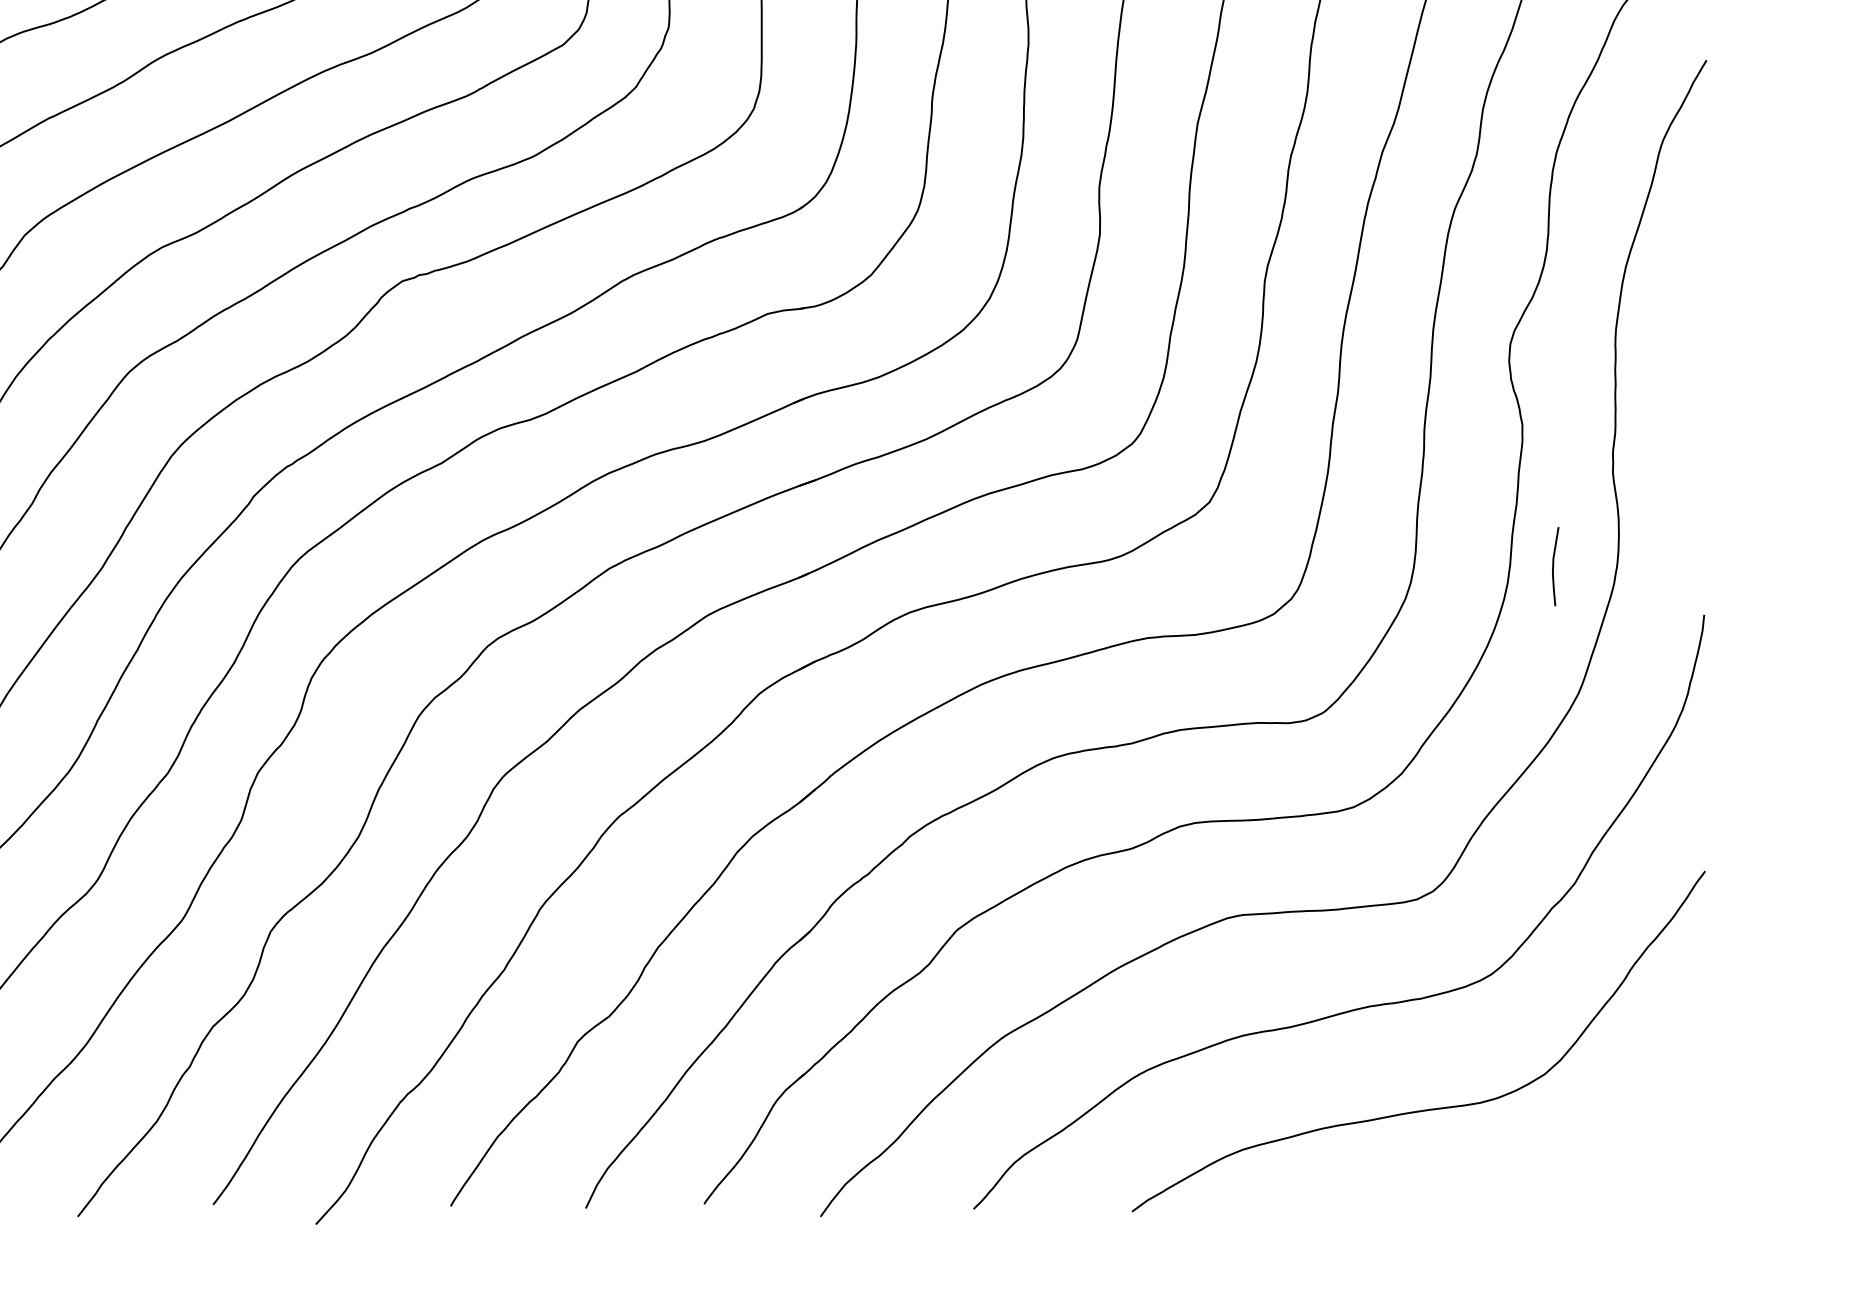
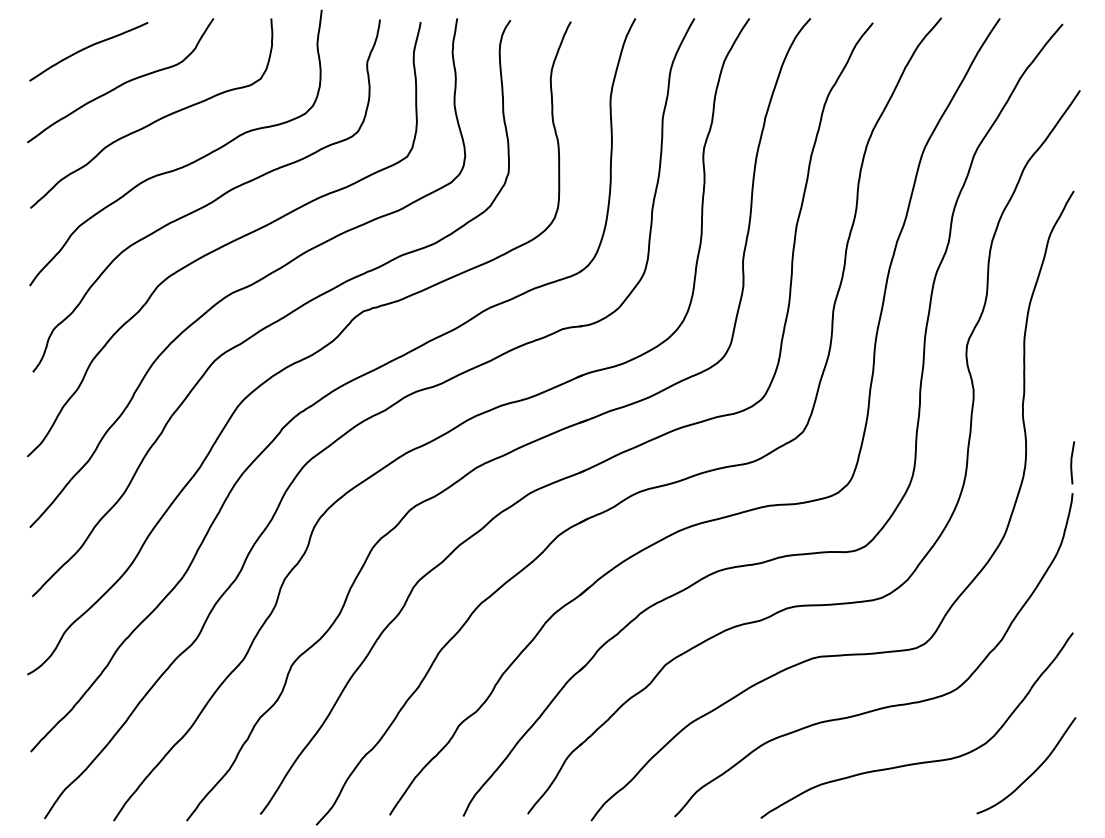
line: (1555, 565) -> (1072, 462), moved
curve: (1632, 1125) -> (1033, 771), added

